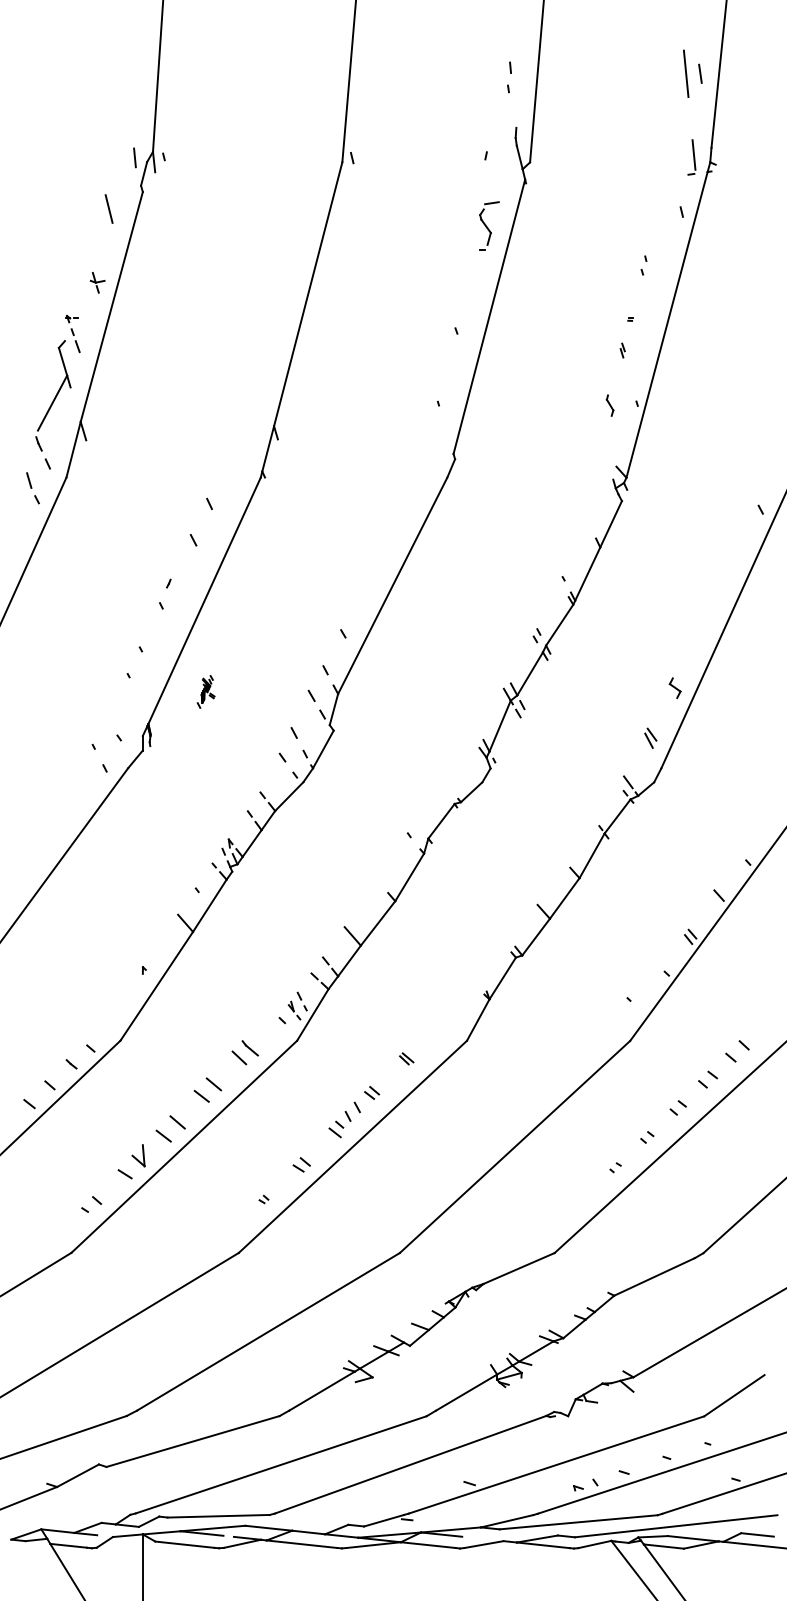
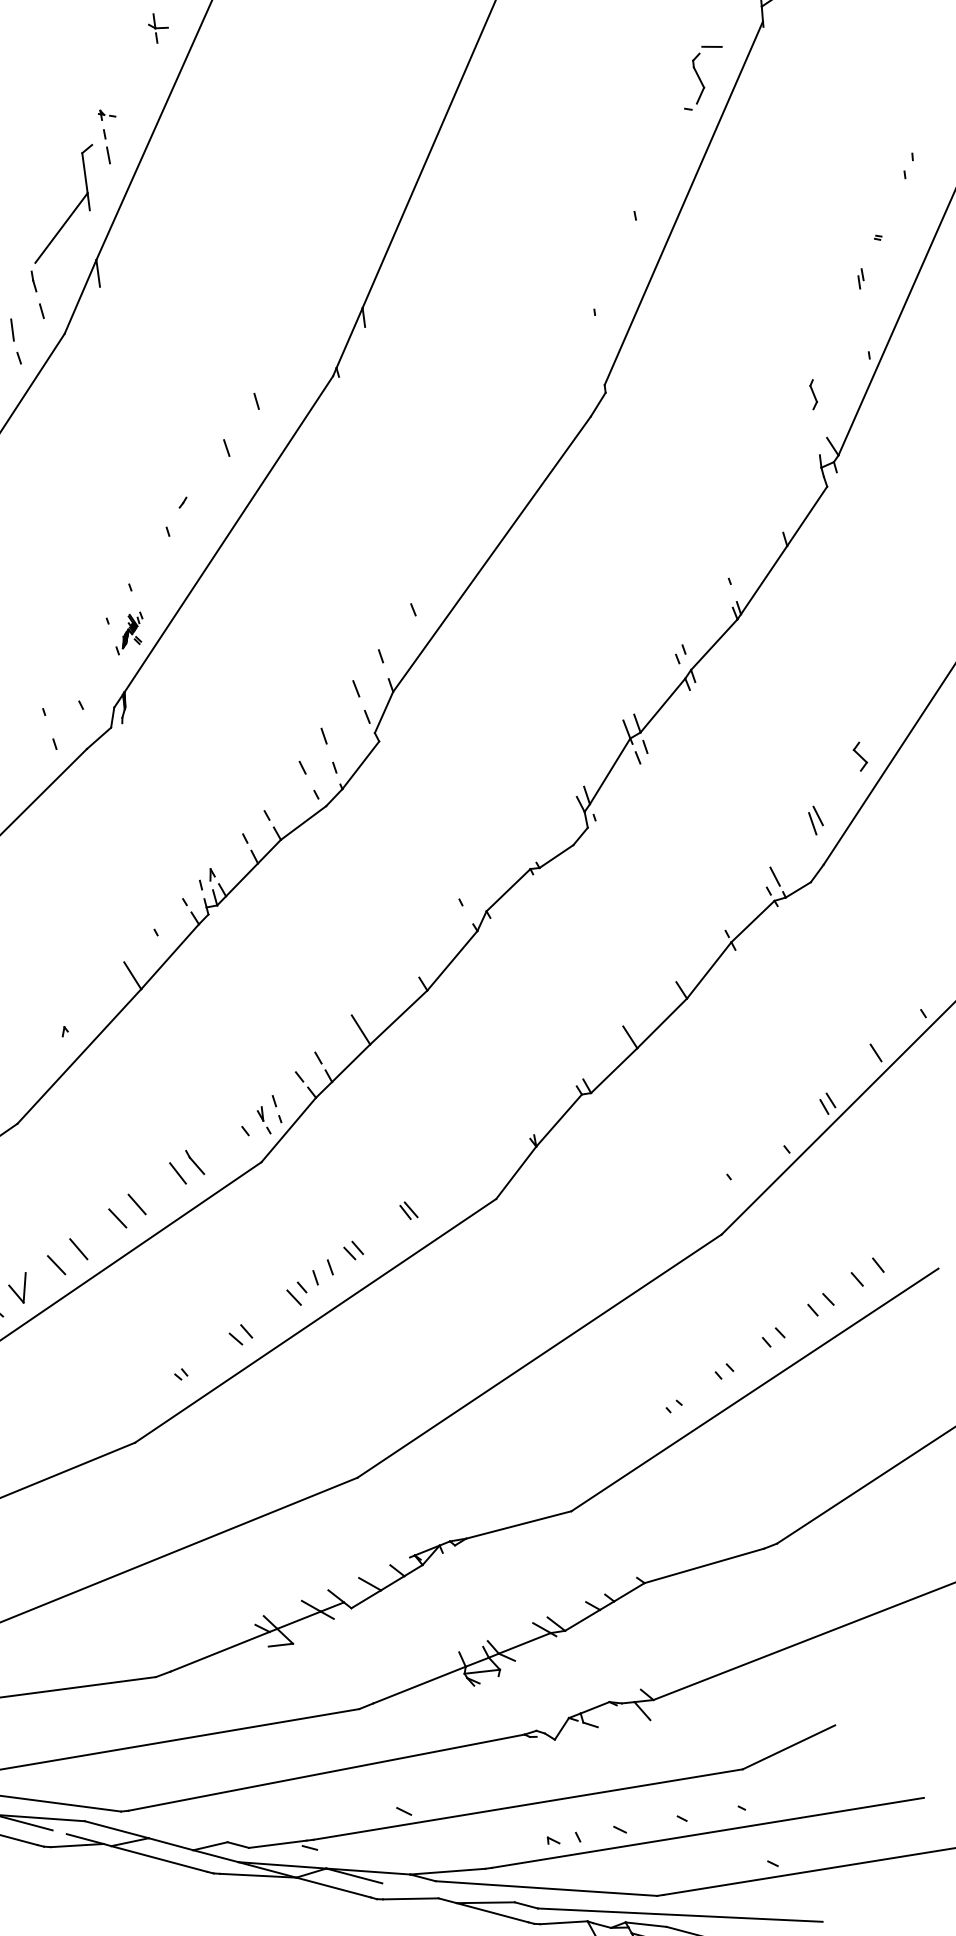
part: (97, 282) -> (157, 28), moved
part: (609, 405) -> (812, 394), moved
part: (205, 691) -> (129, 632), moved

